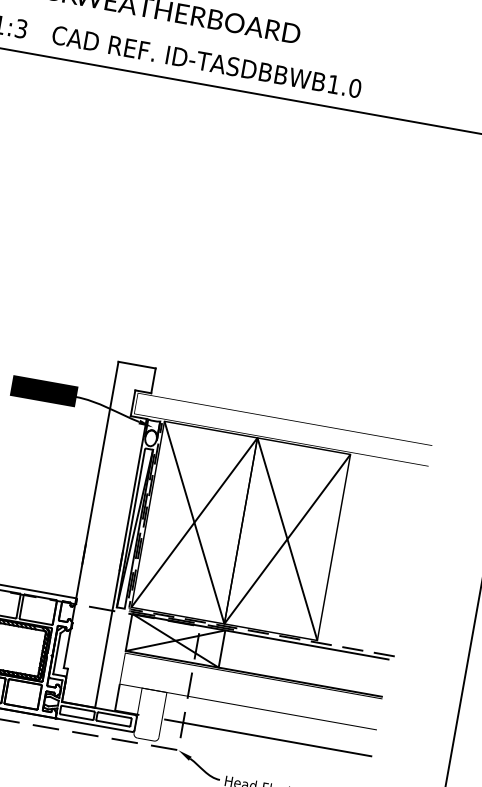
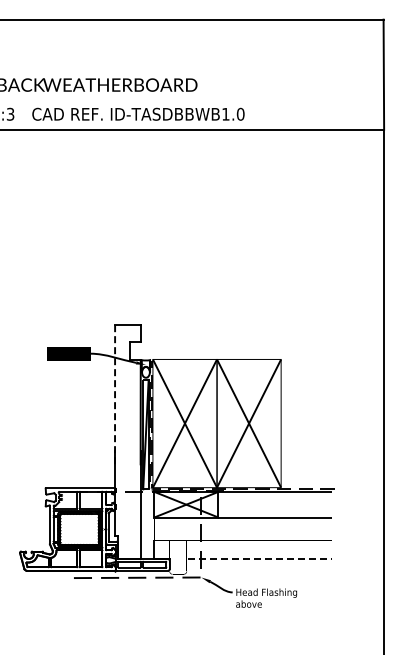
line: (101, 462) -> (115, 394), solid -> dashed
line: (267, 737) -> (259, 558), solid -> dashed

